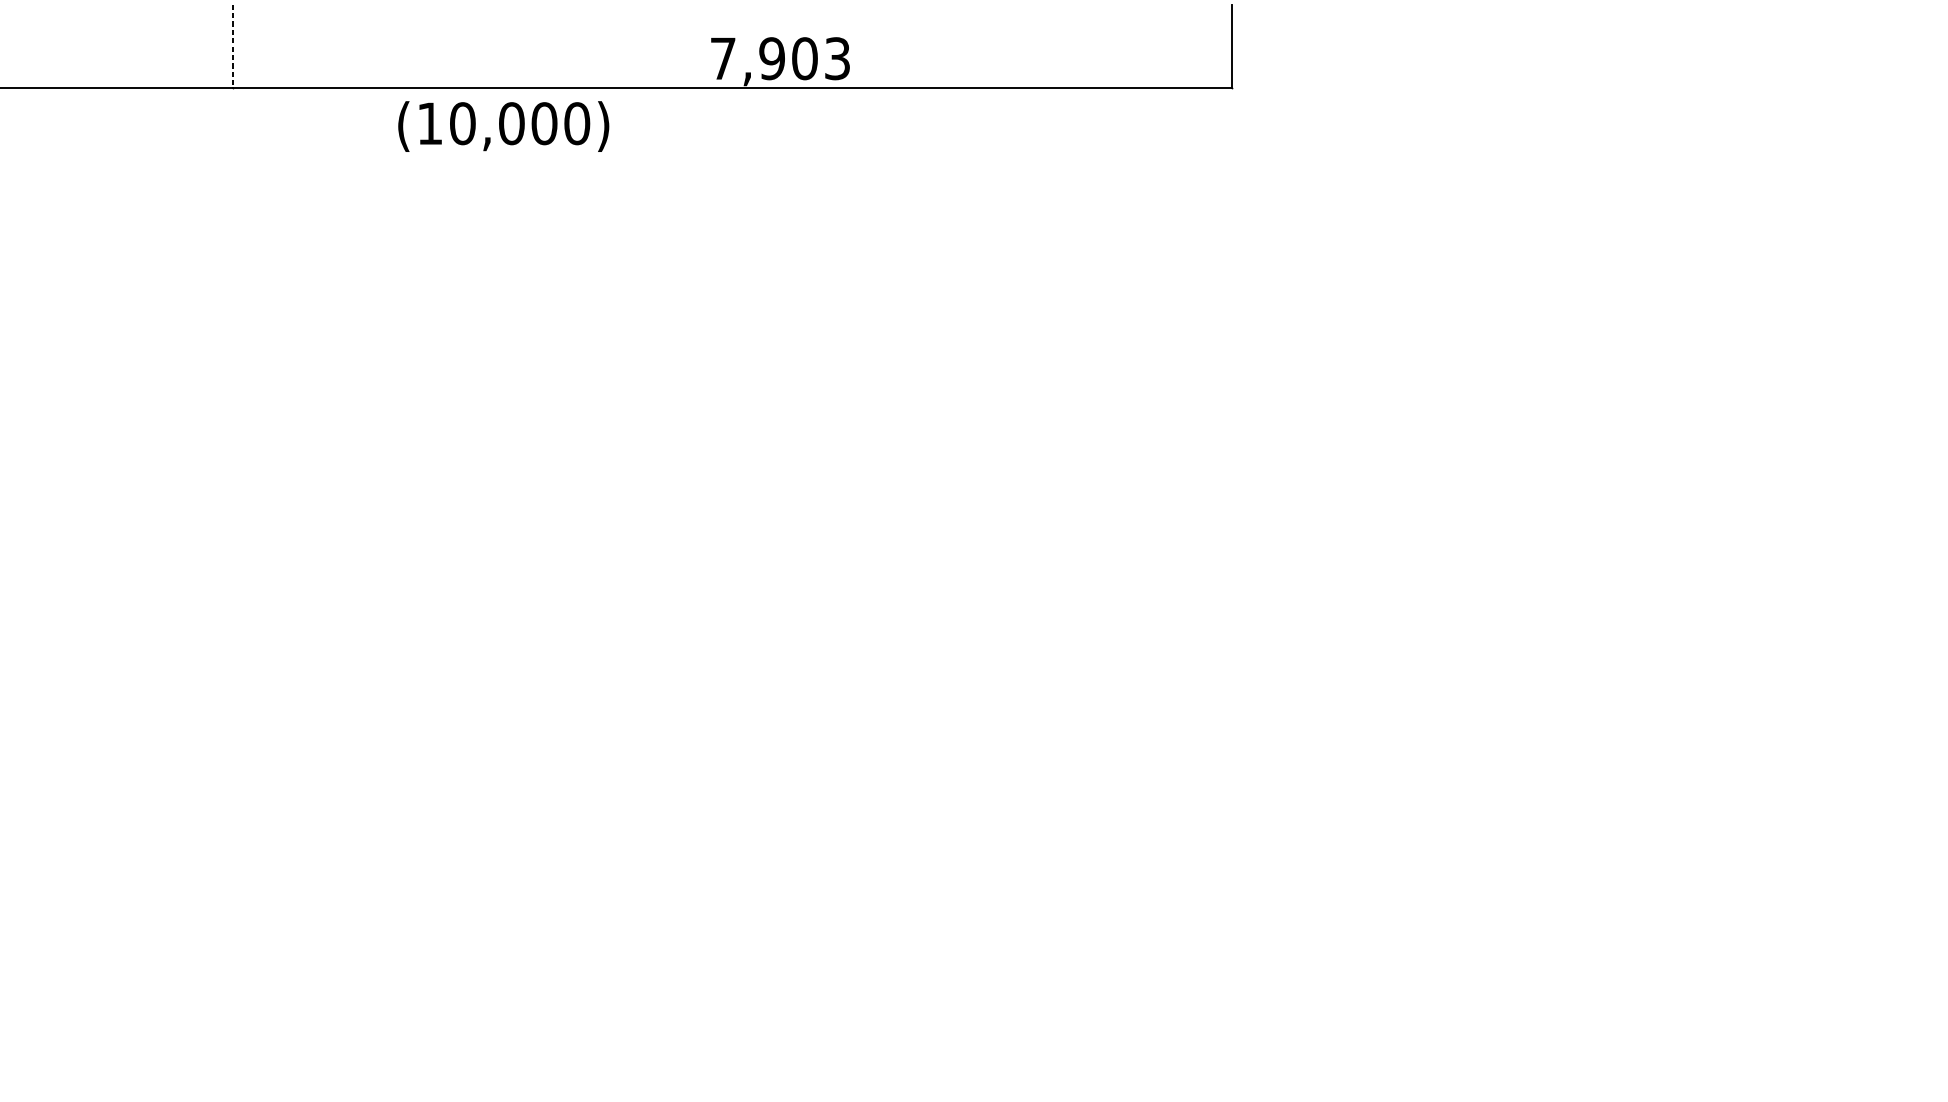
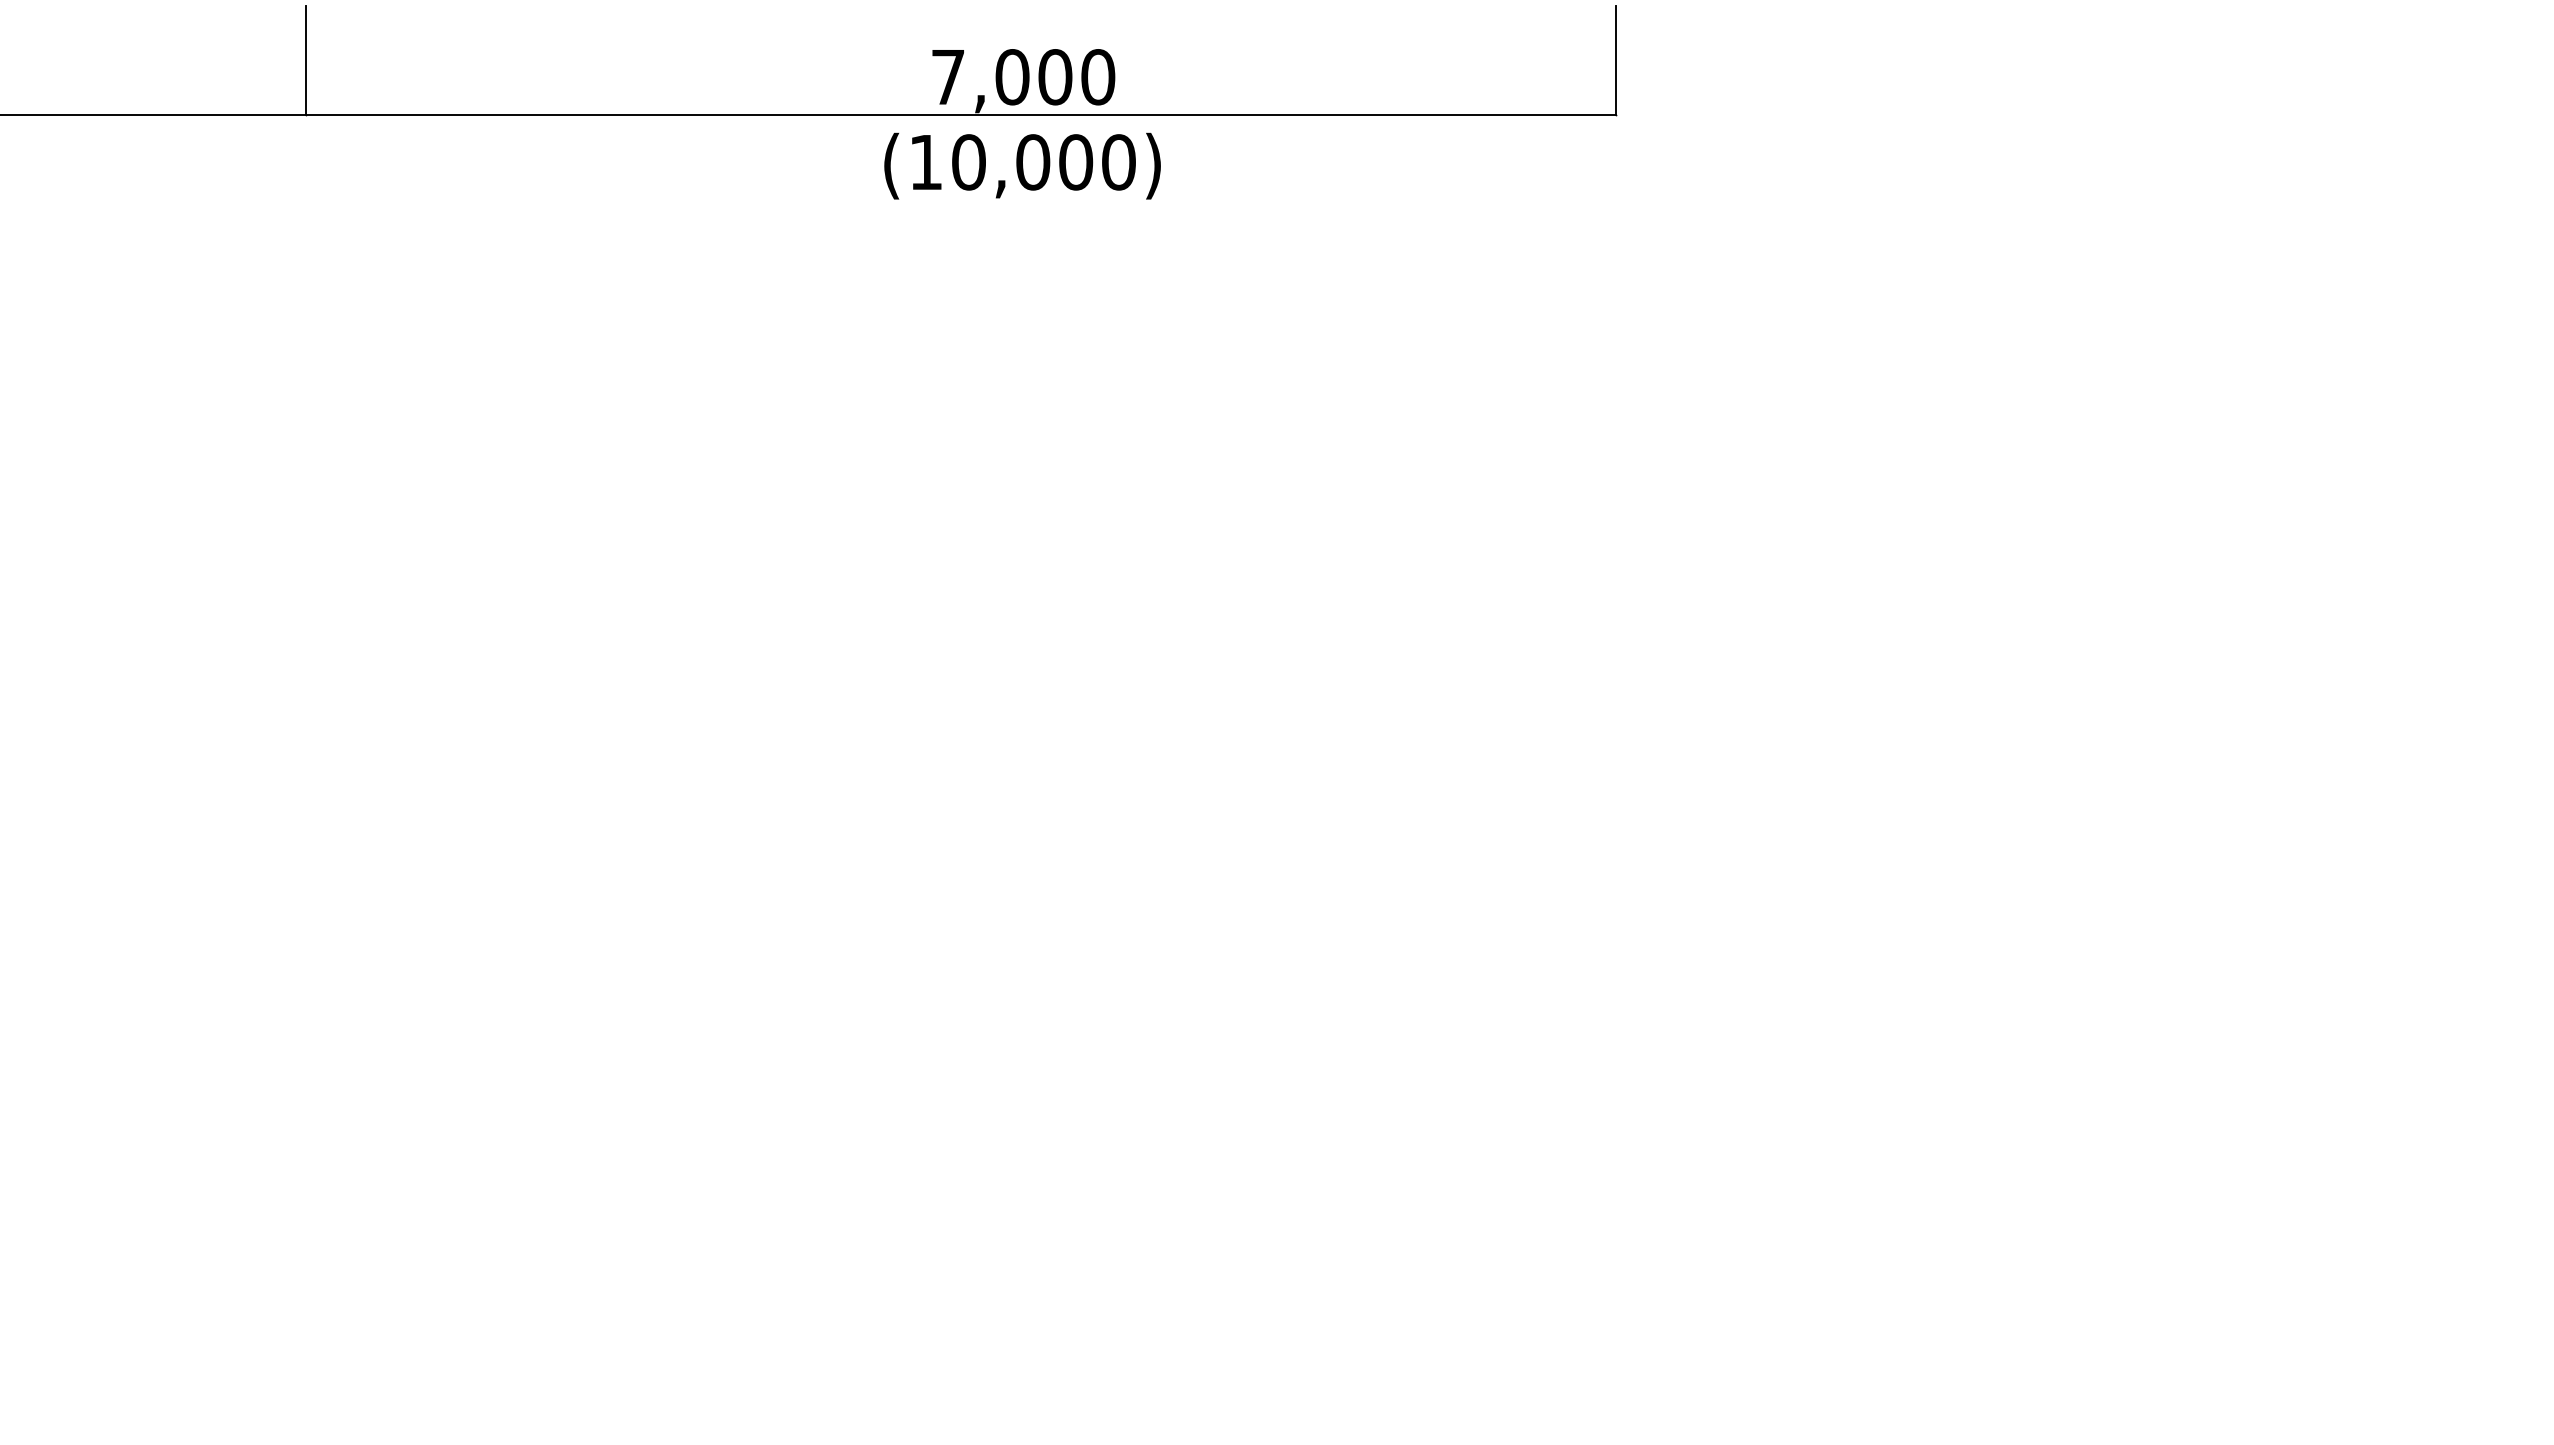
line: (232, 45) -> (305, 60), dashed -> solid
text: (805, 58) -> (1055, 77), 7,903 -> 7,000
text: (503, 126) -> (1022, 165), moved

